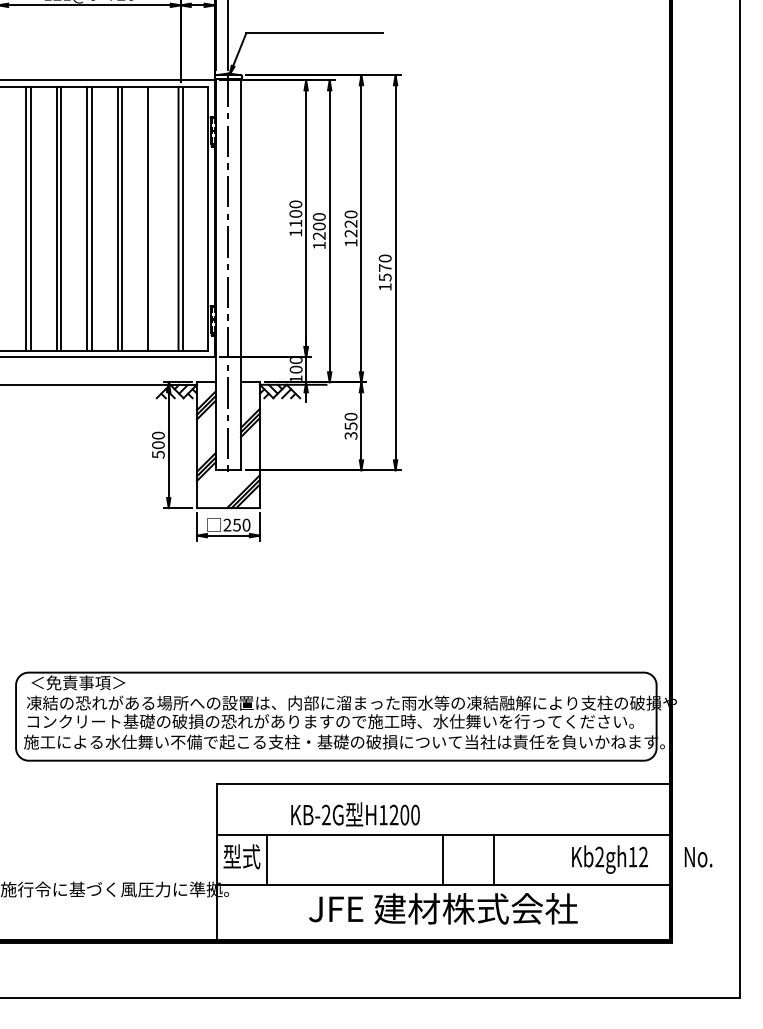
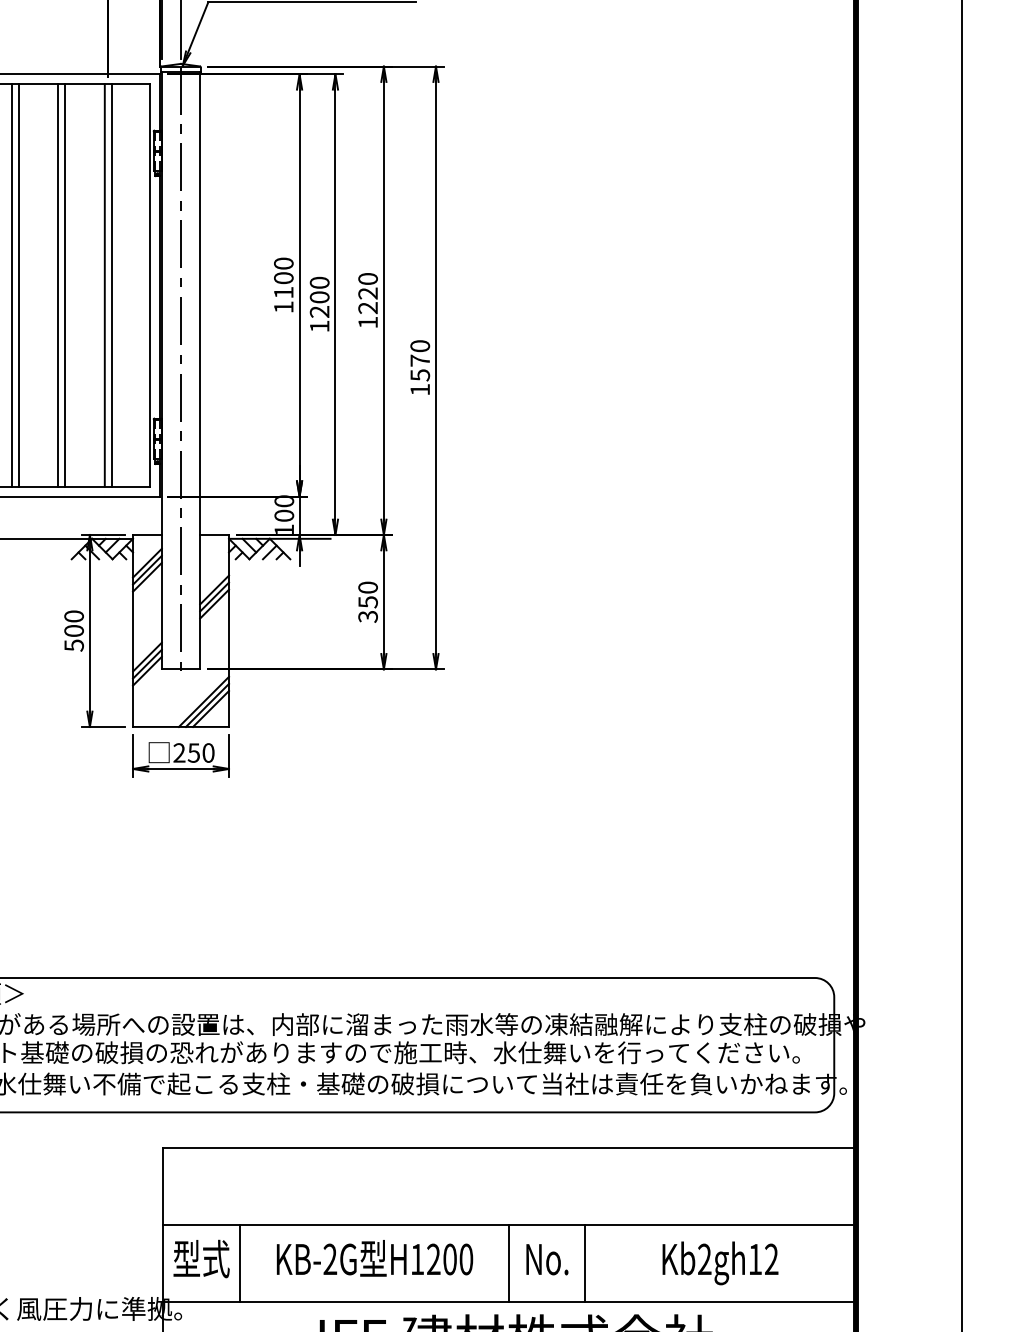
line: (152, 218) -> (65, 285), added
text: (355, 814) -> (374, 1258), moved
text: (698, 857) -> (547, 1260), moved
text: (609, 859) -> (719, 1263), moved

